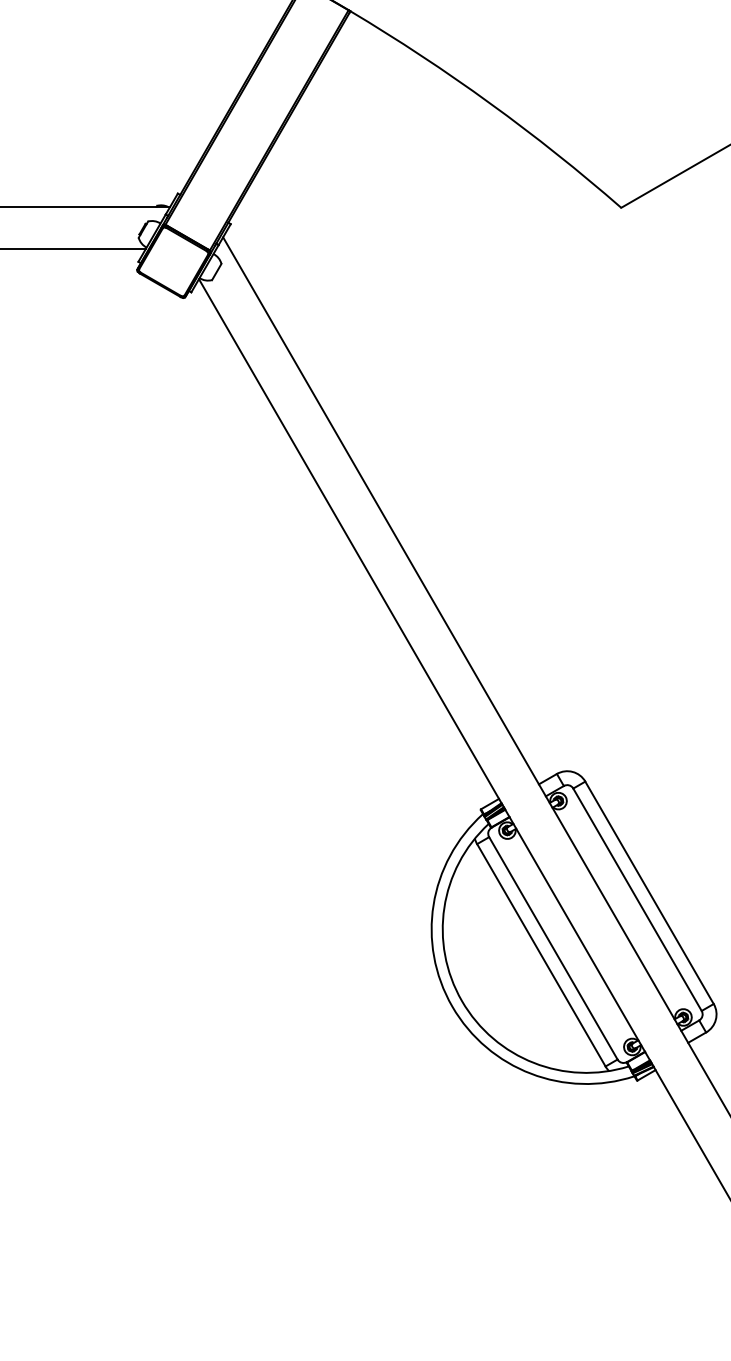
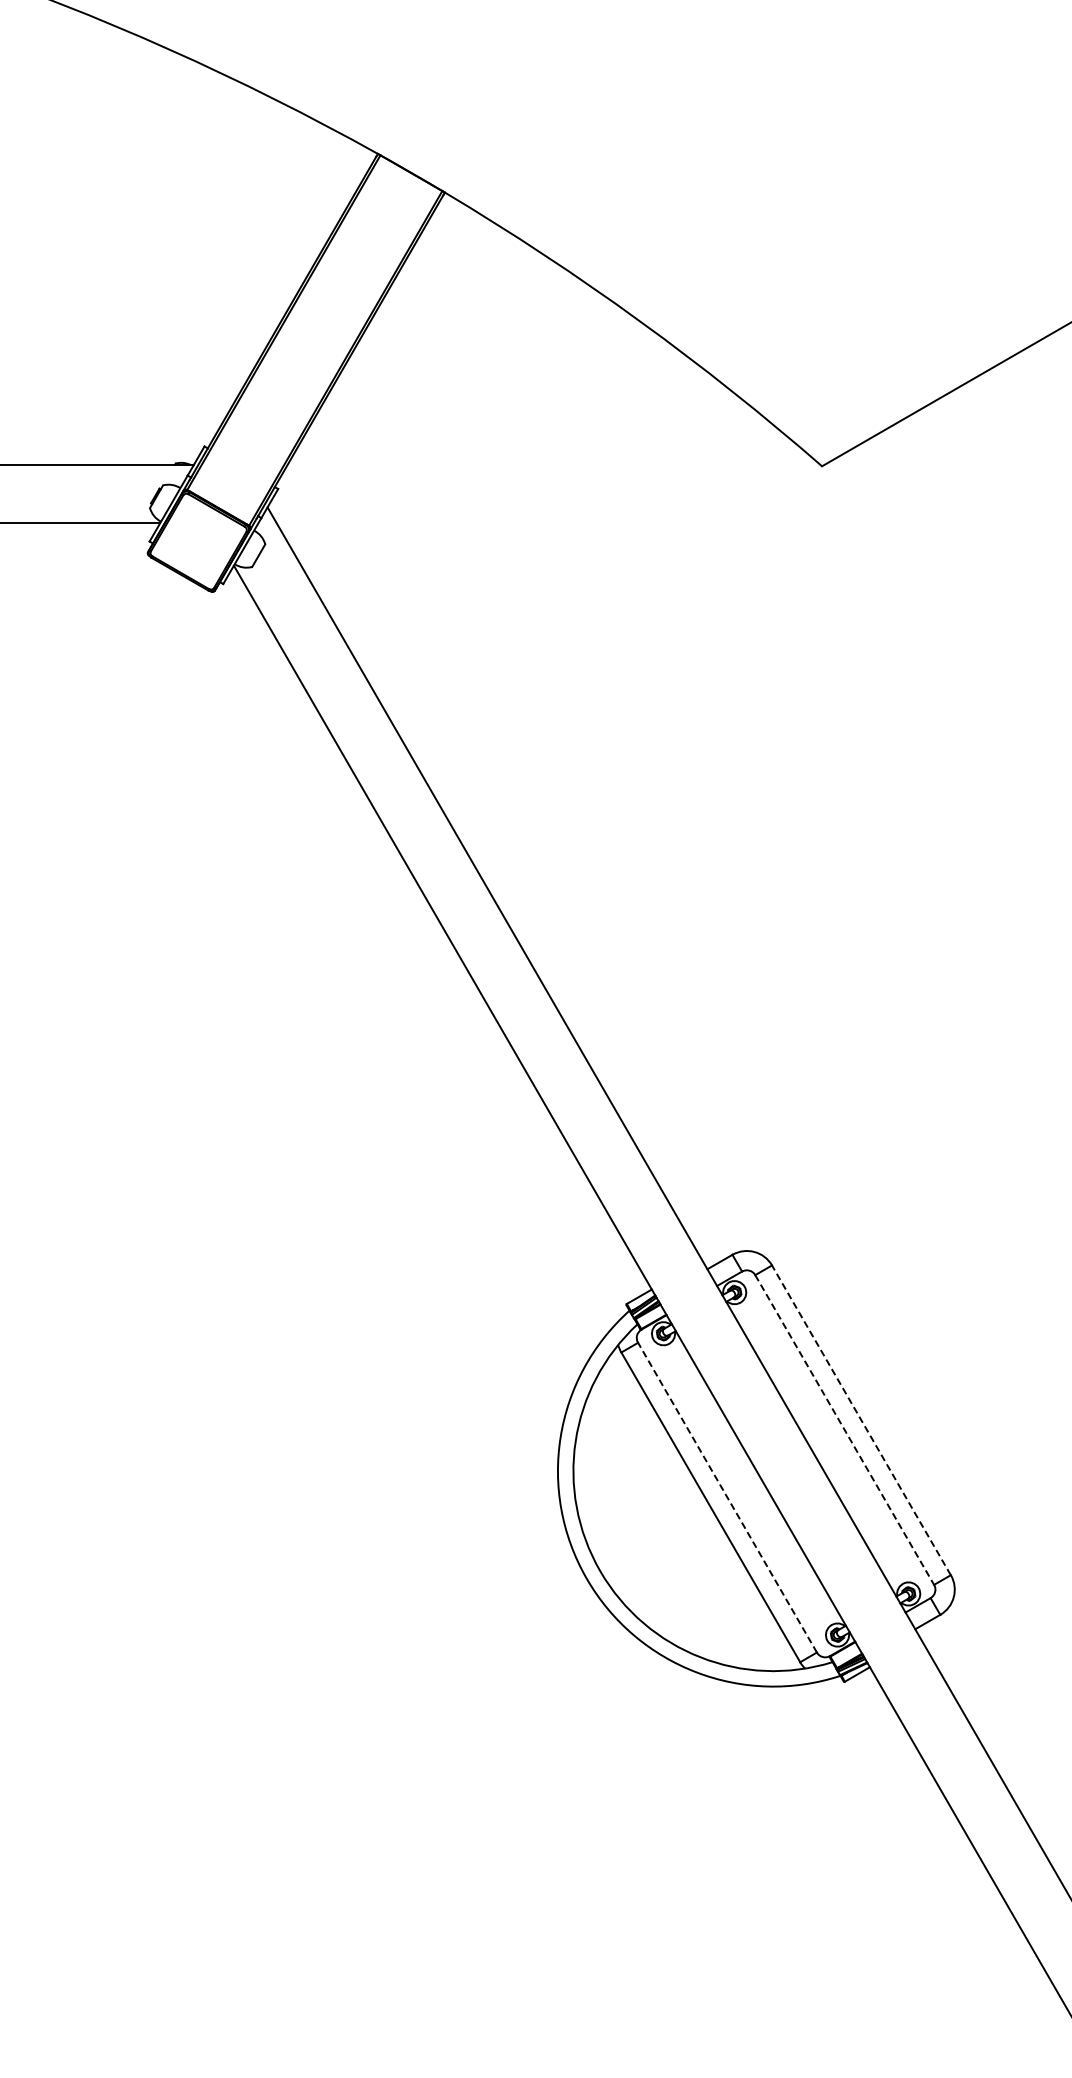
line: (649, 892) -> (861, 1420), solid -> dashed
line: (637, 900) -> (844, 1430), solid -> dashed
line: (553, 948) -> (727, 1497), solid -> dashed

